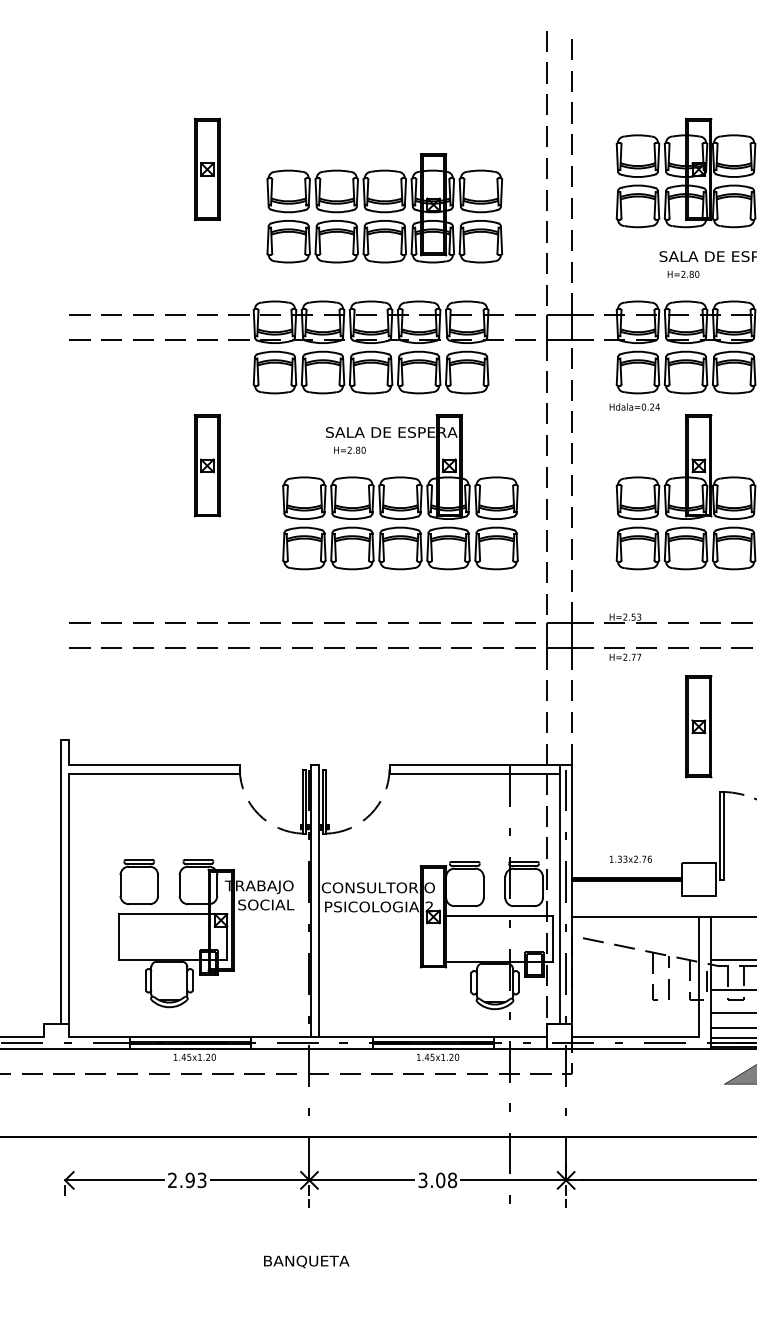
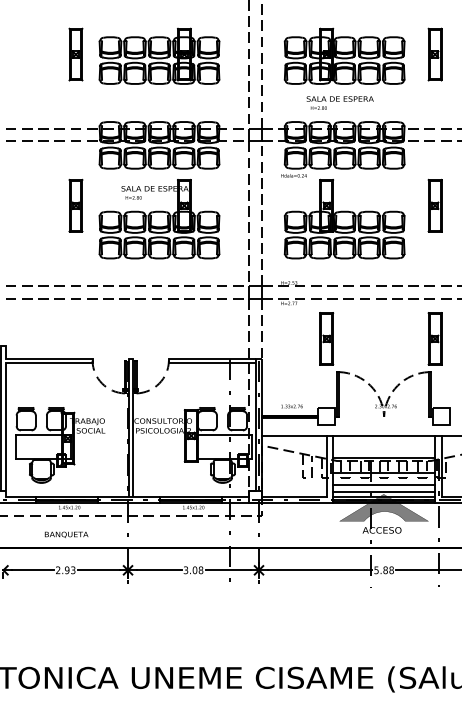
part: (384, 206) -> (159, 55), moved
part: (400, 492) -> (159, 219), moved
part: (206, 933) -> (60, 445), moved
text: (306, 1261) -> (66, 534), moved

